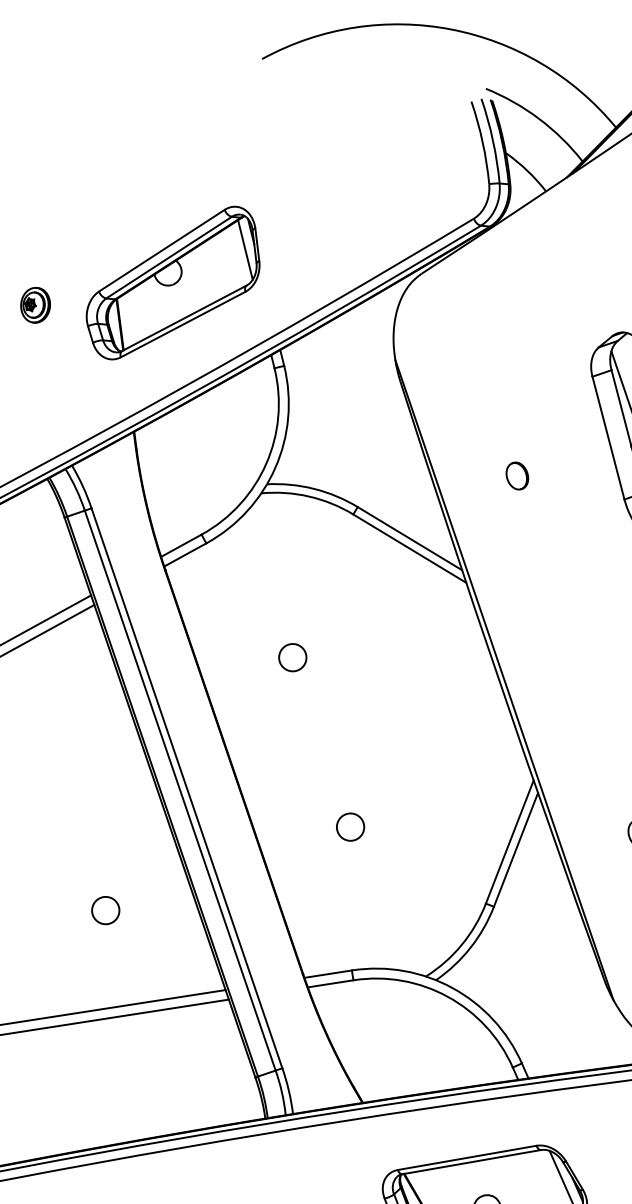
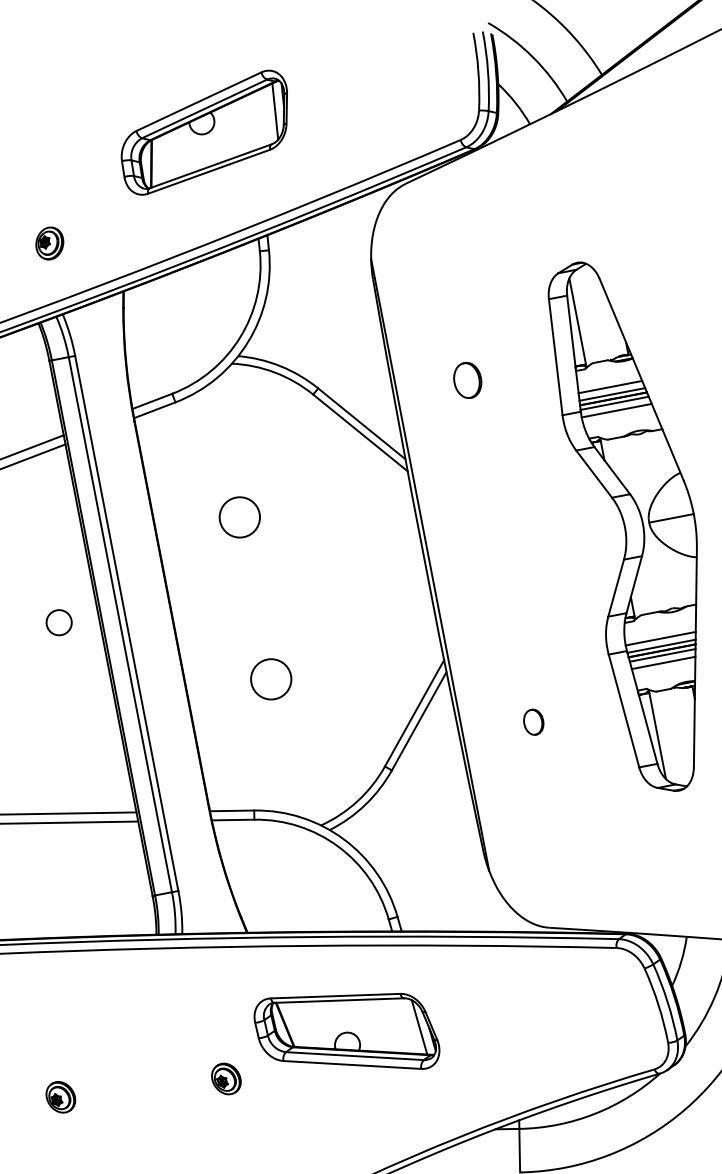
part: (171, 283) -> (203, 132), moved
part: (35, 305) -> (49, 243), moved
part: (516, 475) -> (467, 379), size x1.4
circle: (292, 657) -> (239, 517), size x1.6
circle: (349, 827) -> (270, 679), size x1.6
circle: (104, 910) -> (58, 622), moved

